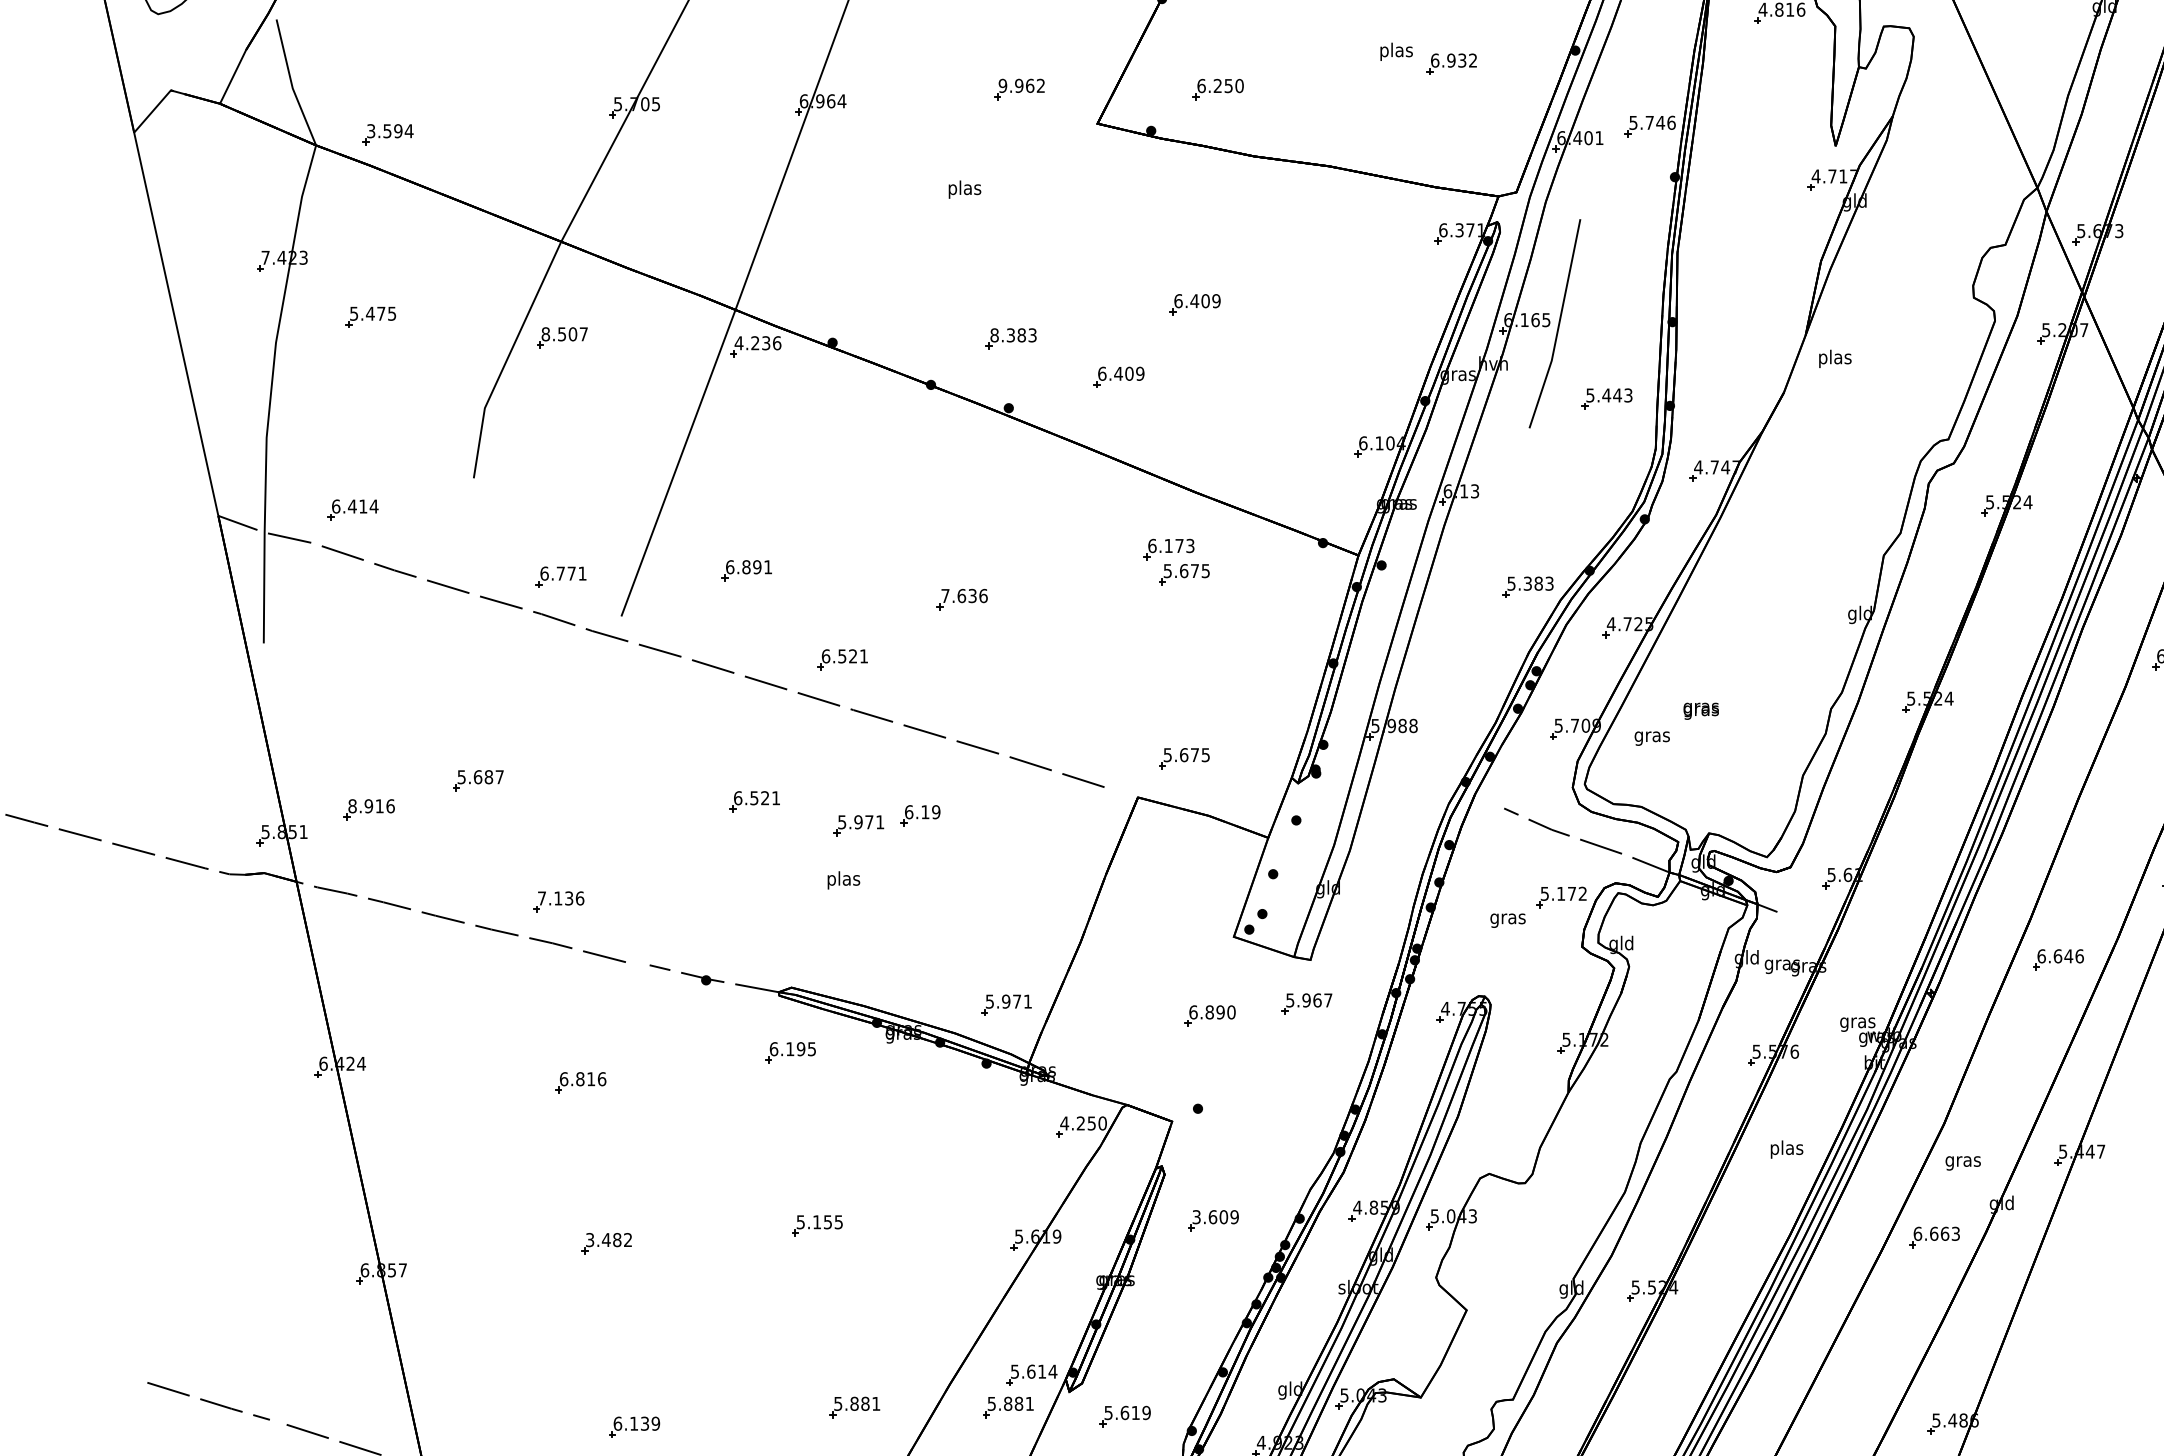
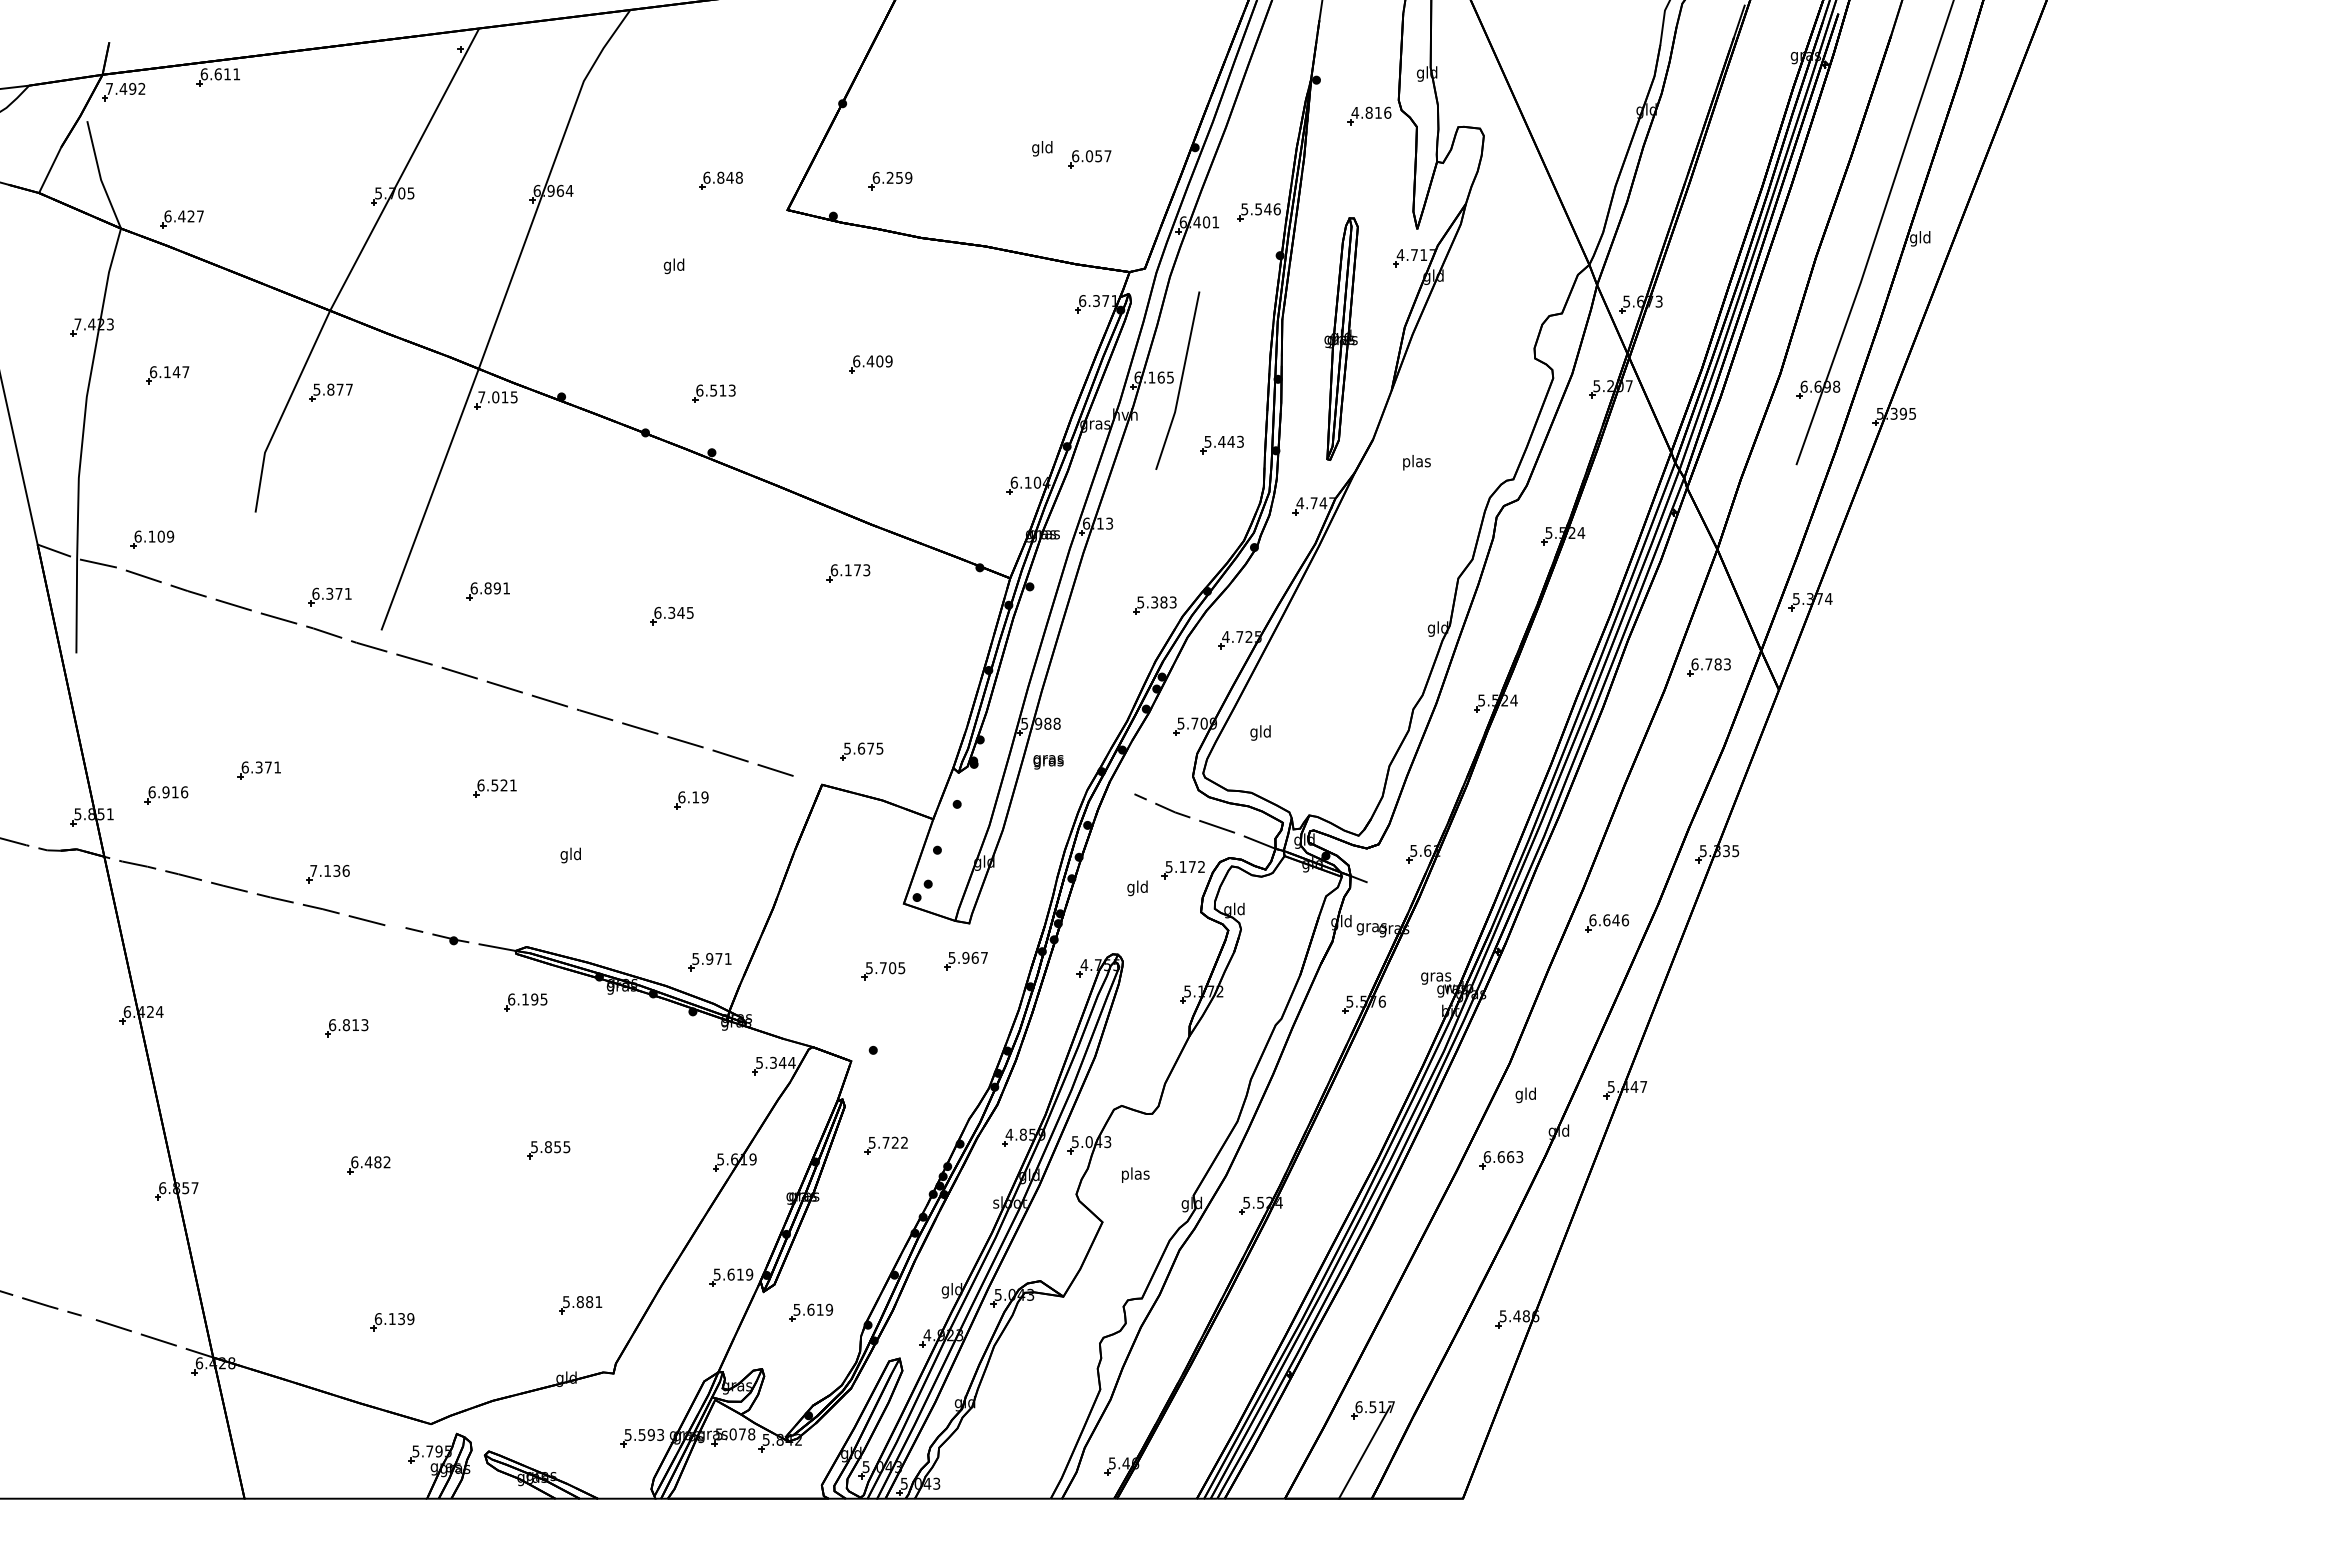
text: (1396, 51) -> (1042, 148), plas -> gld
text: (1462, 60) -> (1098, 156), 6.932 -> 6.057
text: (1021, 85) -> (722, 177), 9.962 -> 6.848
text: (1239, 85) -> (908, 177), 6.250 -> 6.259
text: (1649, 123) -> (1258, 209), 5.746 -> 5.546
text: (390, 131) -> (184, 216), 3.594 -> 6.427
text: (964, 189) -> (674, 266), plas -> gld
part: (1746, 274) -> (1341, 338), added
text: (372, 314) -> (169, 372), 5.475 -> 6.147
text: (559, 334) -> (328, 389), 8.507 -> 5.877
text: (1008, 335) -> (711, 390), 8.383 -> 6.513
text: (757, 343) -> (497, 397), 4.236 -> 7.015
text: (1834, 358) -> (1416, 462), moved
part: (1118, 377) -> (805, 426), removed
text: (363, 506) -> (161, 536), 6.414 -> 6.109
text: (560, 573) -> (329, 593), 6.771 -> 6.371
part: (1184, 574) -> (861, 594), removed
text: (963, 595) -> (673, 612), 7.636 -> 6.345
part: (841, 659) -> (569, 667), removed
text: (1701, 711) -> (1048, 762), moved
text: (1651, 736) -> (1260, 732), gras -> gld
text: (479, 777) -> (260, 767), 5.687 -> 6.371
text: (351, 806) -> (151, 792), 8.916 -> 6.916
part: (920, 815) -> (691, 800), moved
part: (858, 826) -> (583, 809), removed
text: (844, 880) -> (571, 855), plas -> gld
text: (1507, 919) -> (1137, 888), gras -> gld
text: (1212, 1012) -> (885, 968), 6.890 -> 5.705
text: (601, 1079) -> (364, 1025), 6.816 -> 6.813
text: (1083, 1123) -> (775, 1062), 4.250 -> 5.344
text: (1786, 1148) -> (1135, 1174), moved
text: (1963, 1161) -> (1526, 1095), gras -> gld
text: (1215, 1216) -> (888, 1142), 3.609 -> 5.722
text: (816, 1222) -> (547, 1147), 5.155 -> 5.855
text: (589, 1240) -> (354, 1162), 3.482 -> 6.482
text: (1052, 1371) -> (749, 1274), 5.614 -> 5.619
part: (1008, 1407) -> (711, 1305), removed

